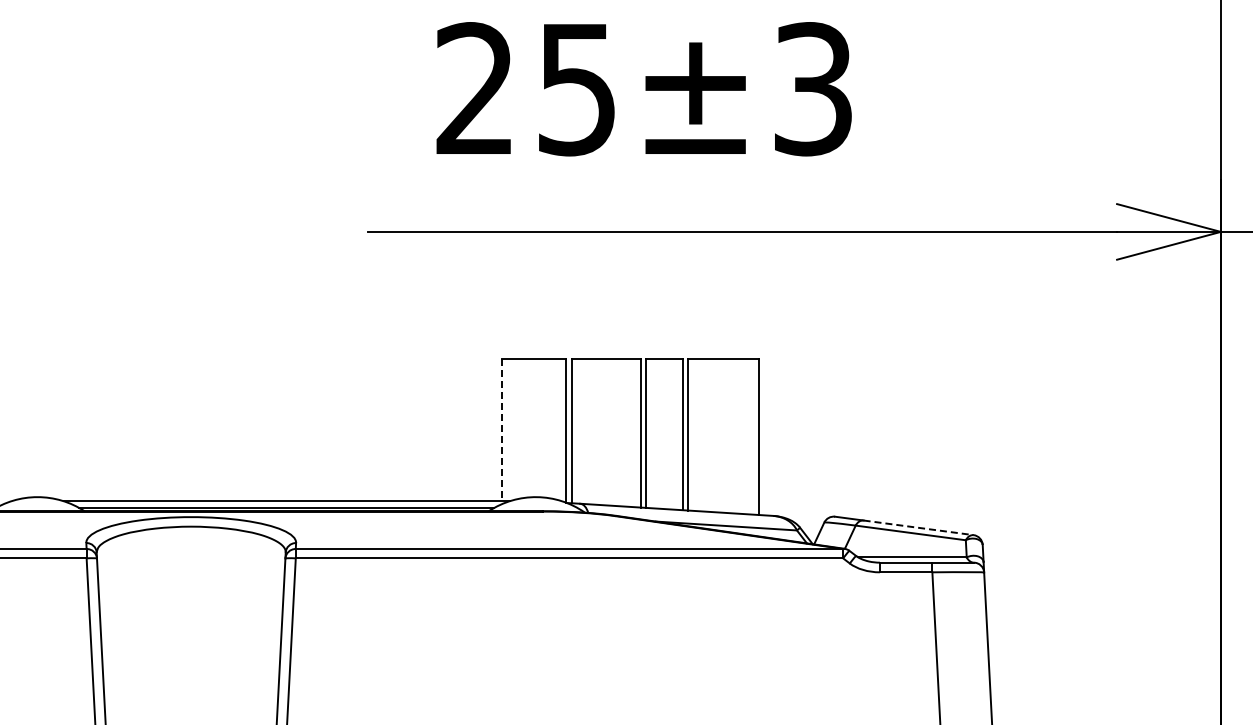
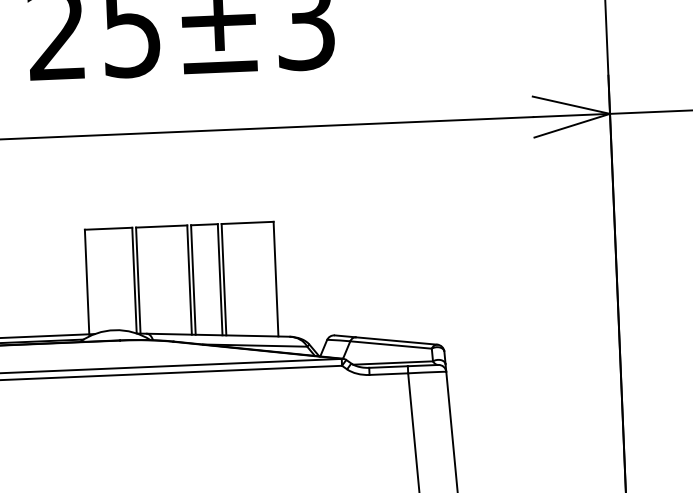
line: (502, 431) -> (87, 282), dashed -> solid
line: (918, 527) -> (396, 340), dashed -> solid

